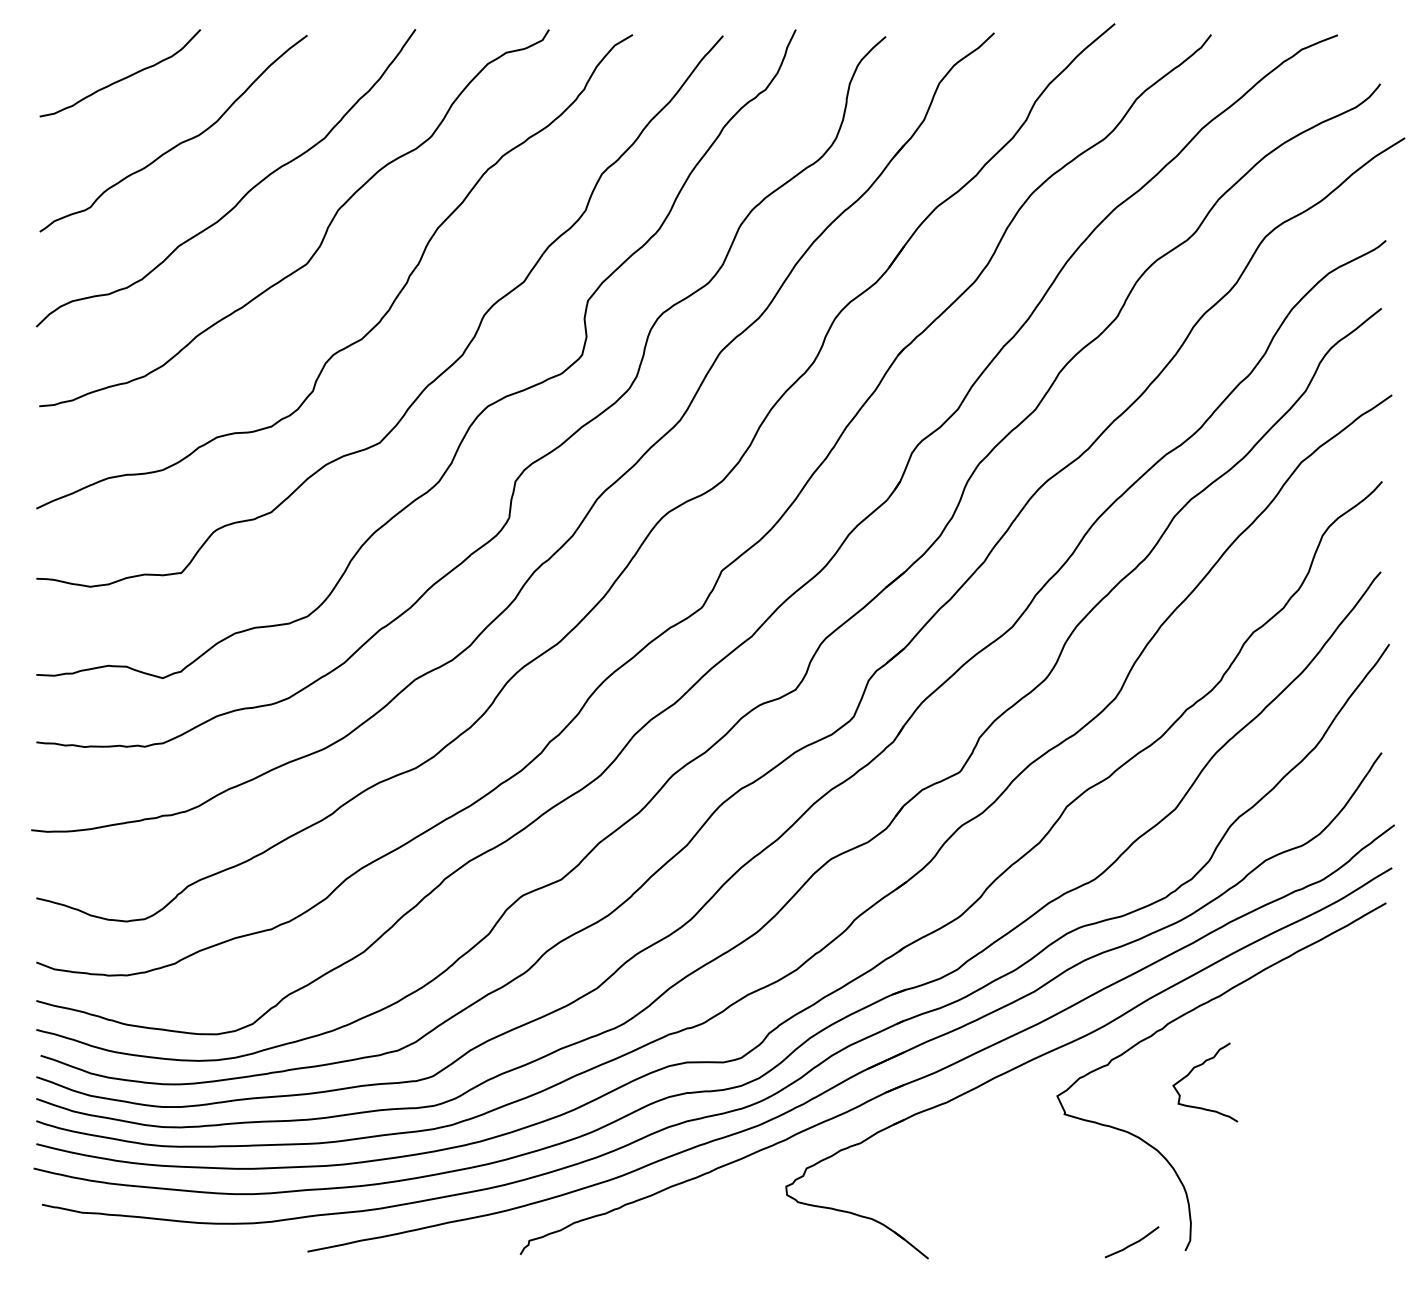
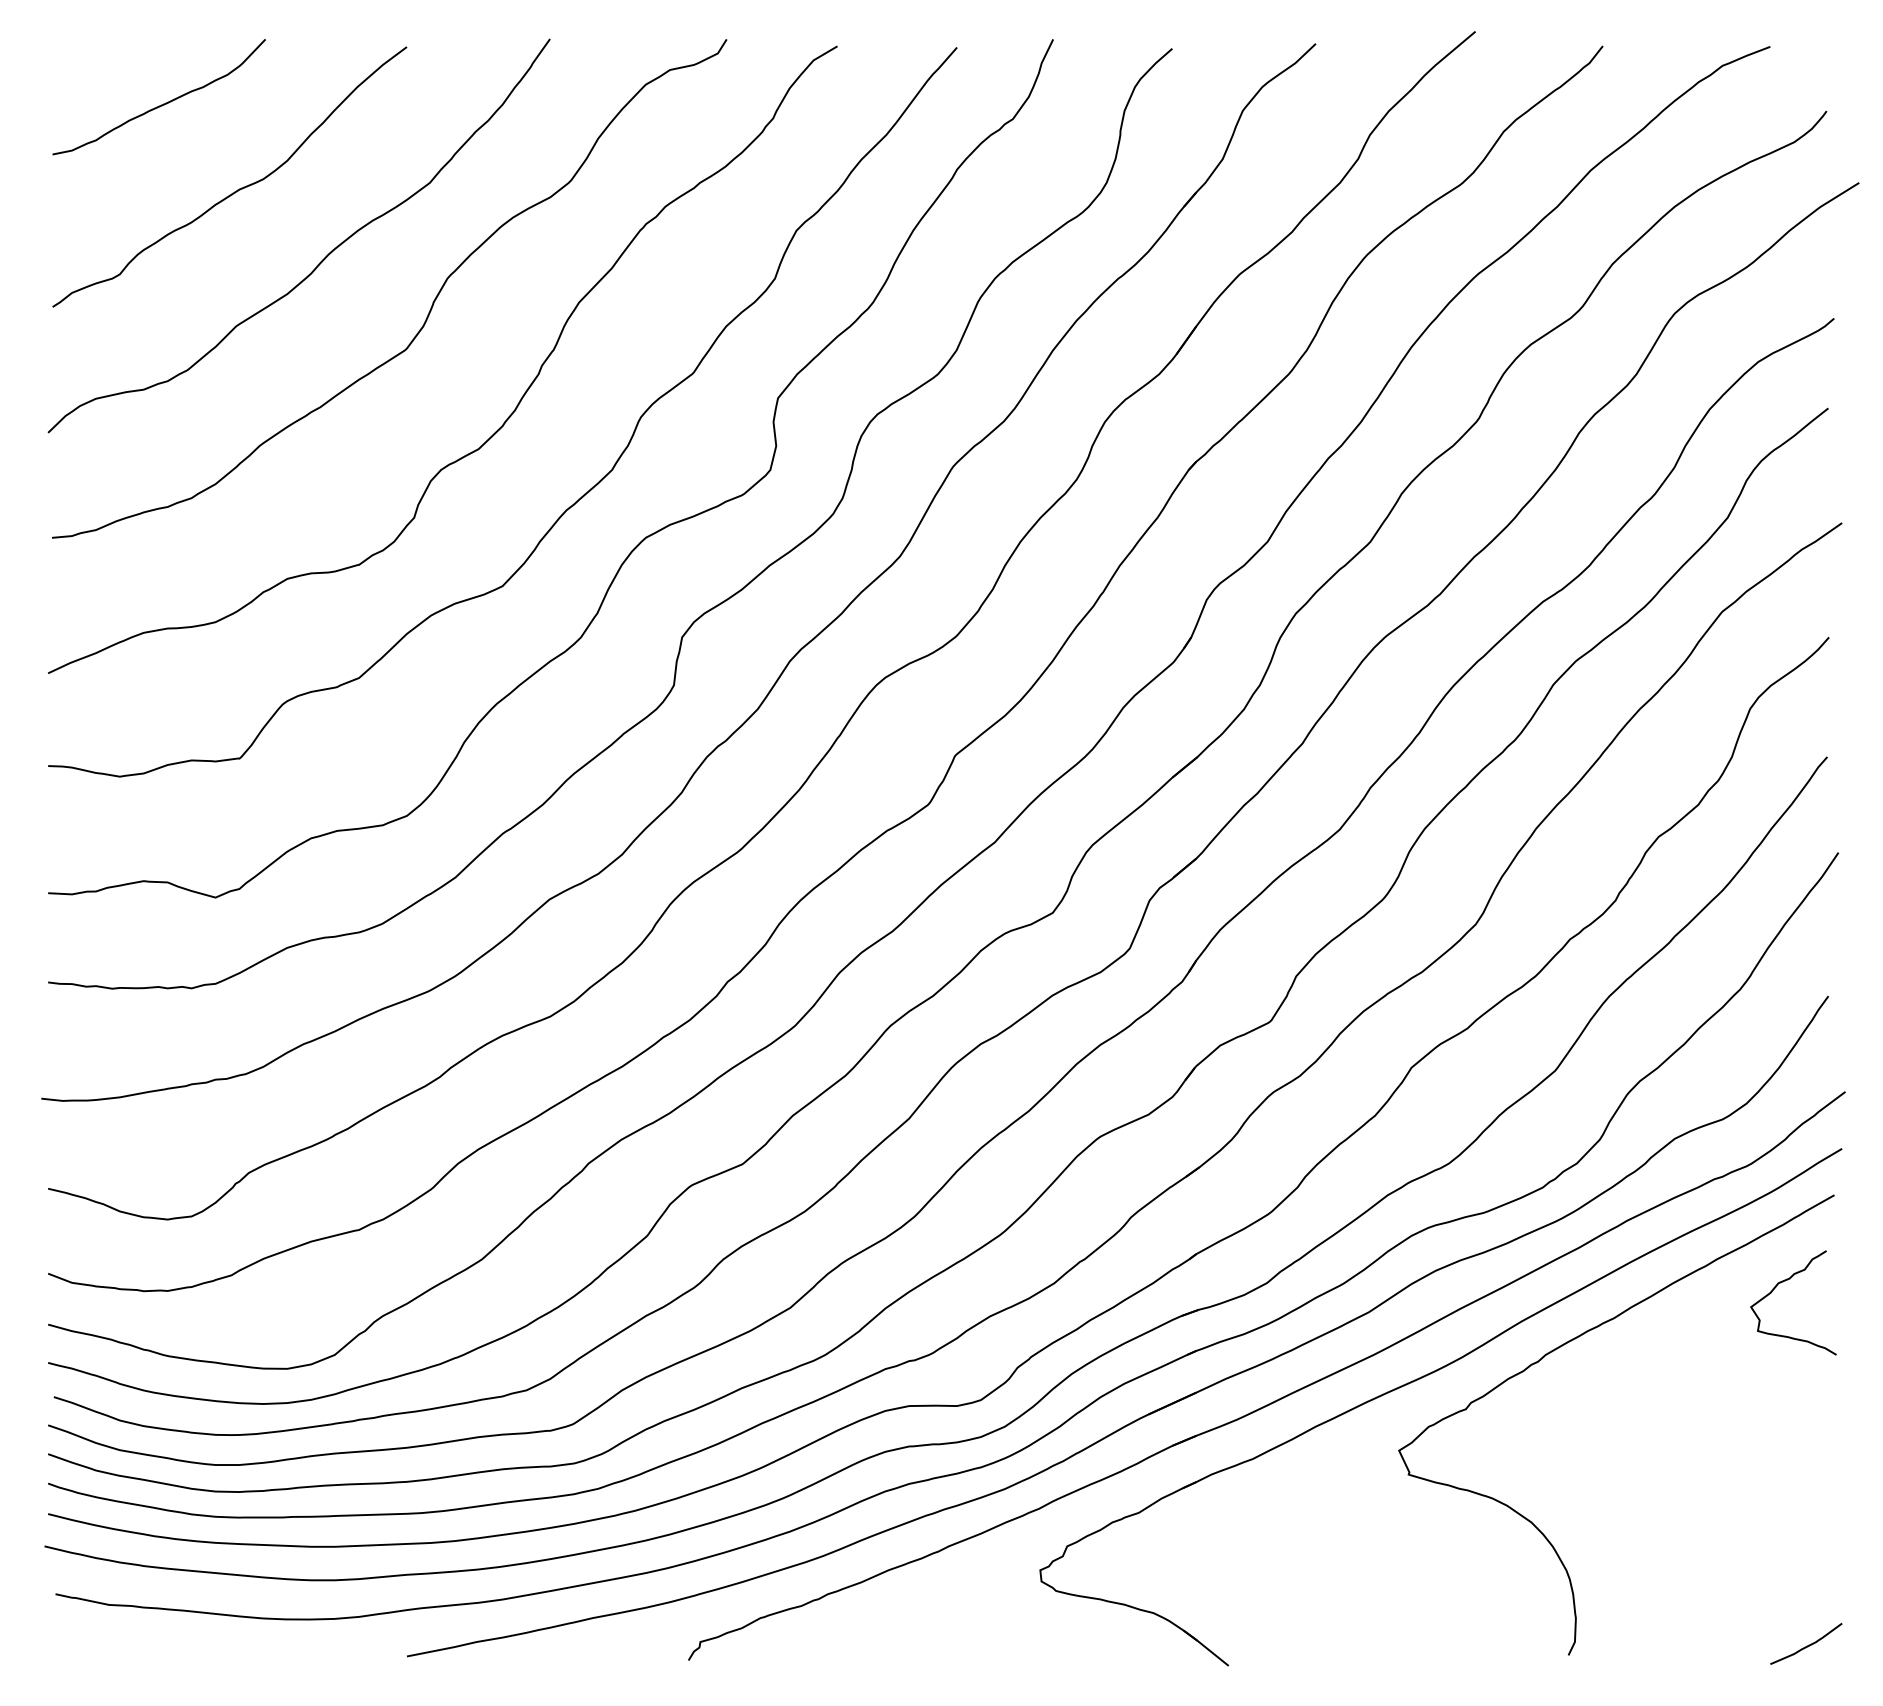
curve: (1197, 1067) -> (1783, 1283), moved
curve: (1131, 1243) -> (1805, 1645), moved

